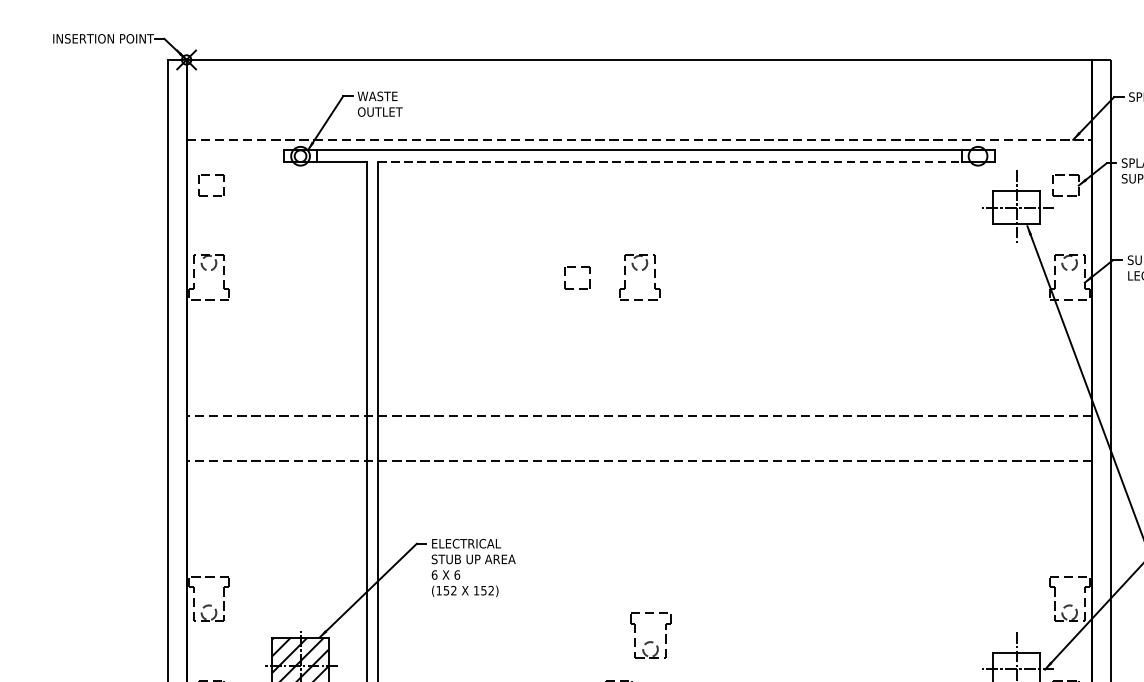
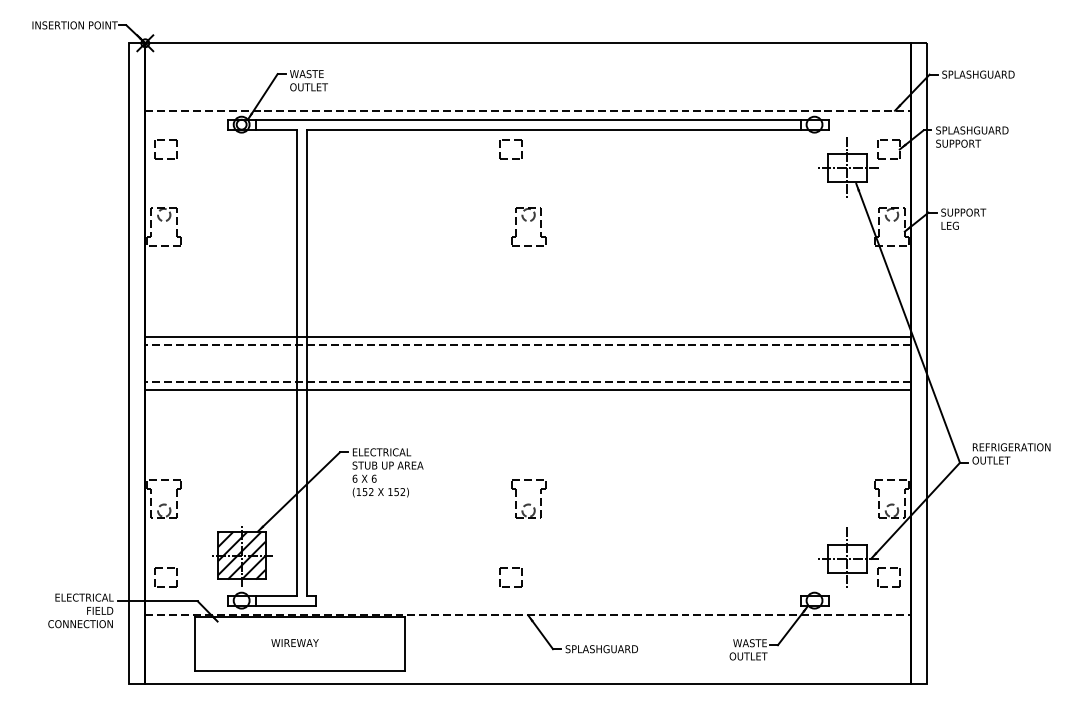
line: (670, 161) -> (554, 129), dashed -> solid
part: (575, 267) -> (509, 140), moved
line: (638, 406) -> (527, 336), added
line: (638, 470) -> (527, 390), added
part: (650, 634) -> (528, 498), moved

